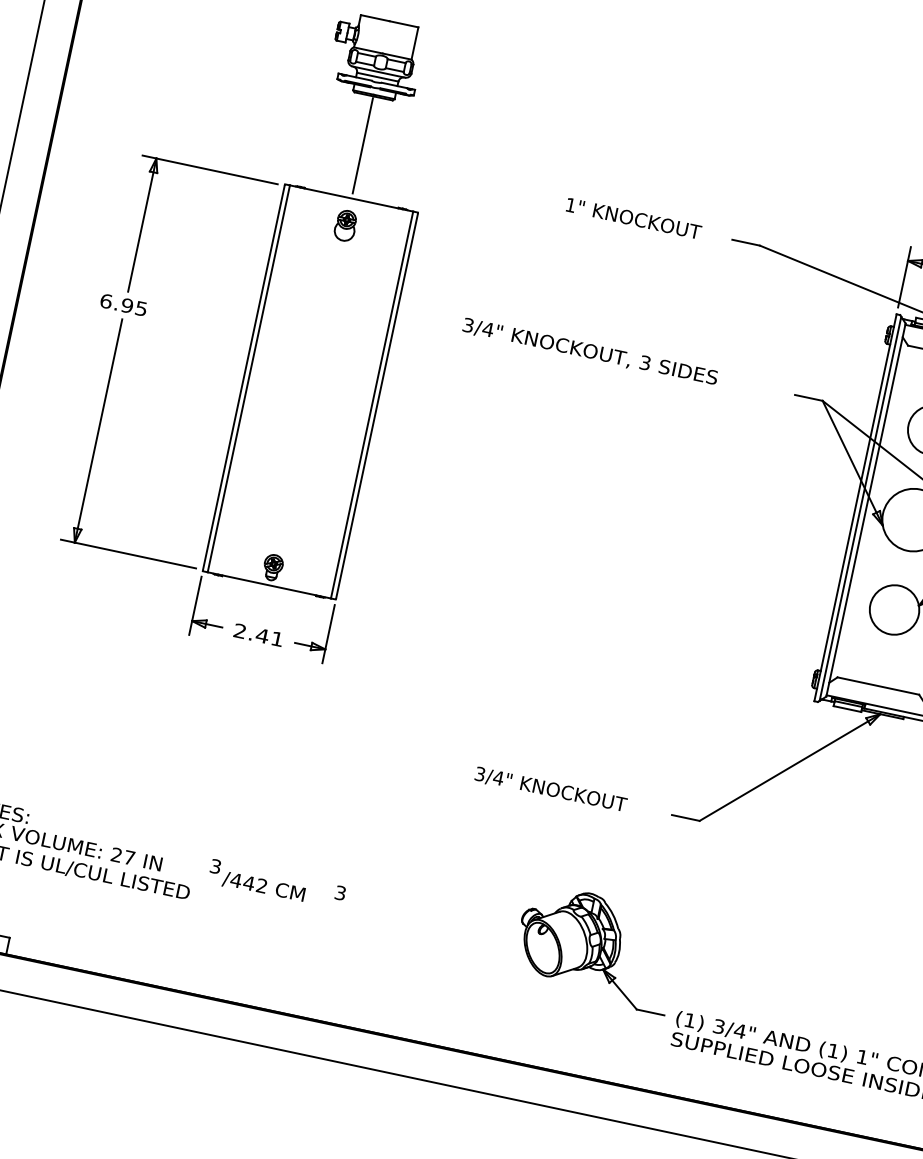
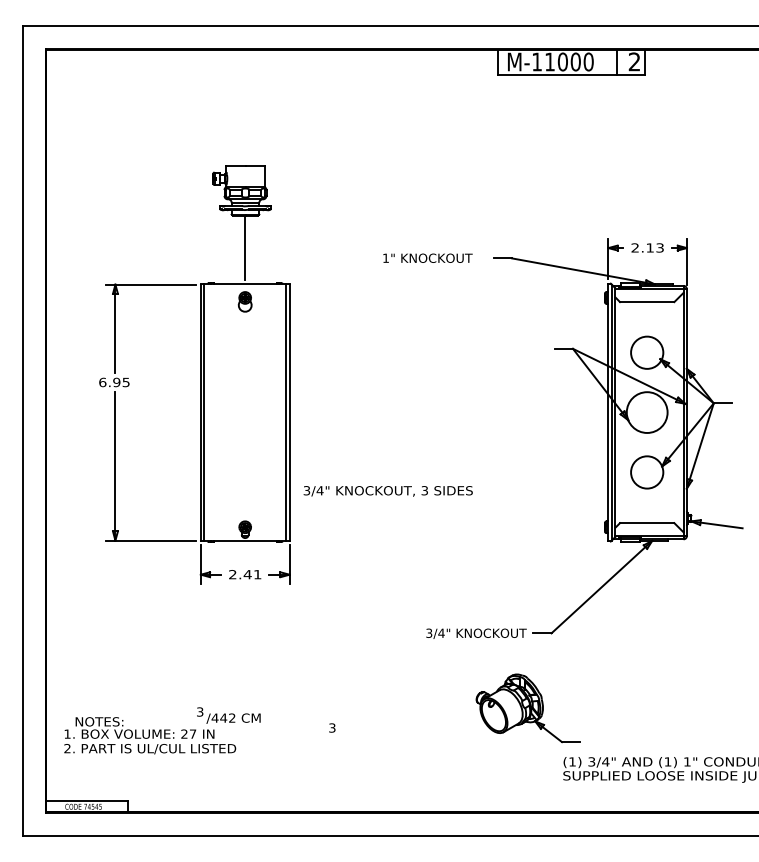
text: (589, 352) -> (387, 491), moved
text: (551, 789) -> (476, 633), moved
text: (257, 880) -> (228, 715), moved
part: (595, 948) -> (527, 708), moved

